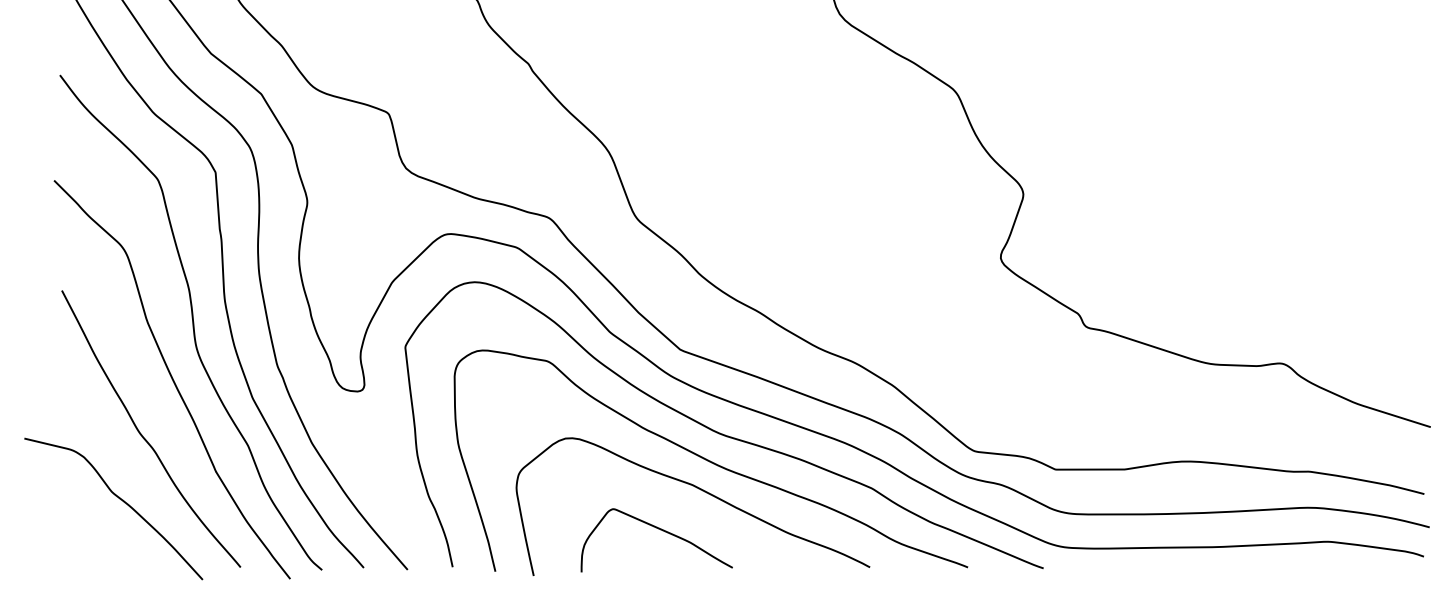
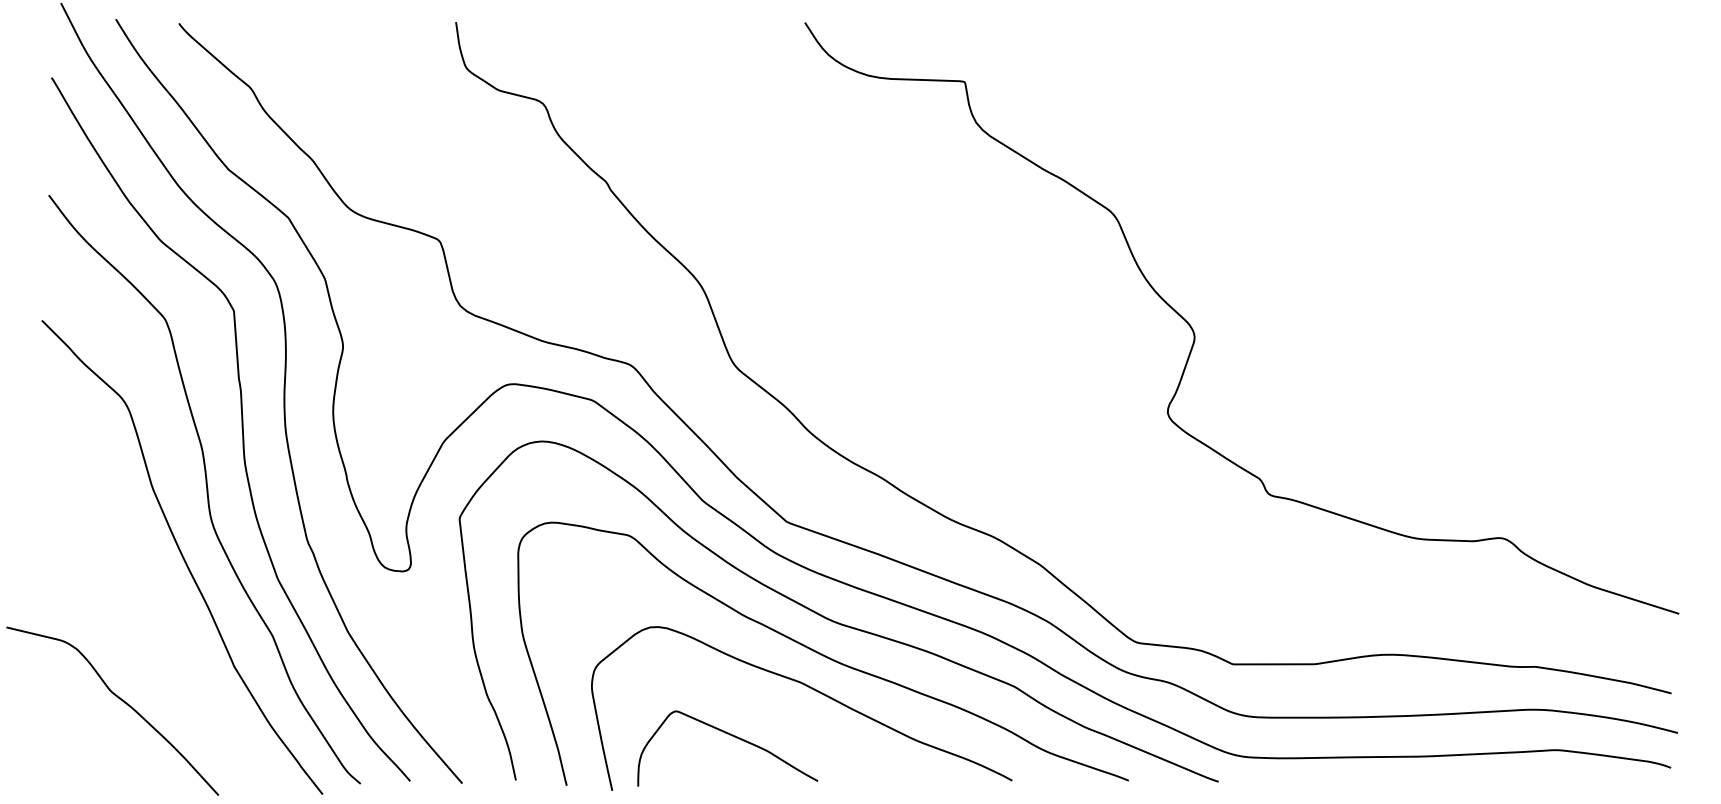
curve: (142, 434) -> (146, 622), removed
curve: (660, 530) -> (732, 736), moved

